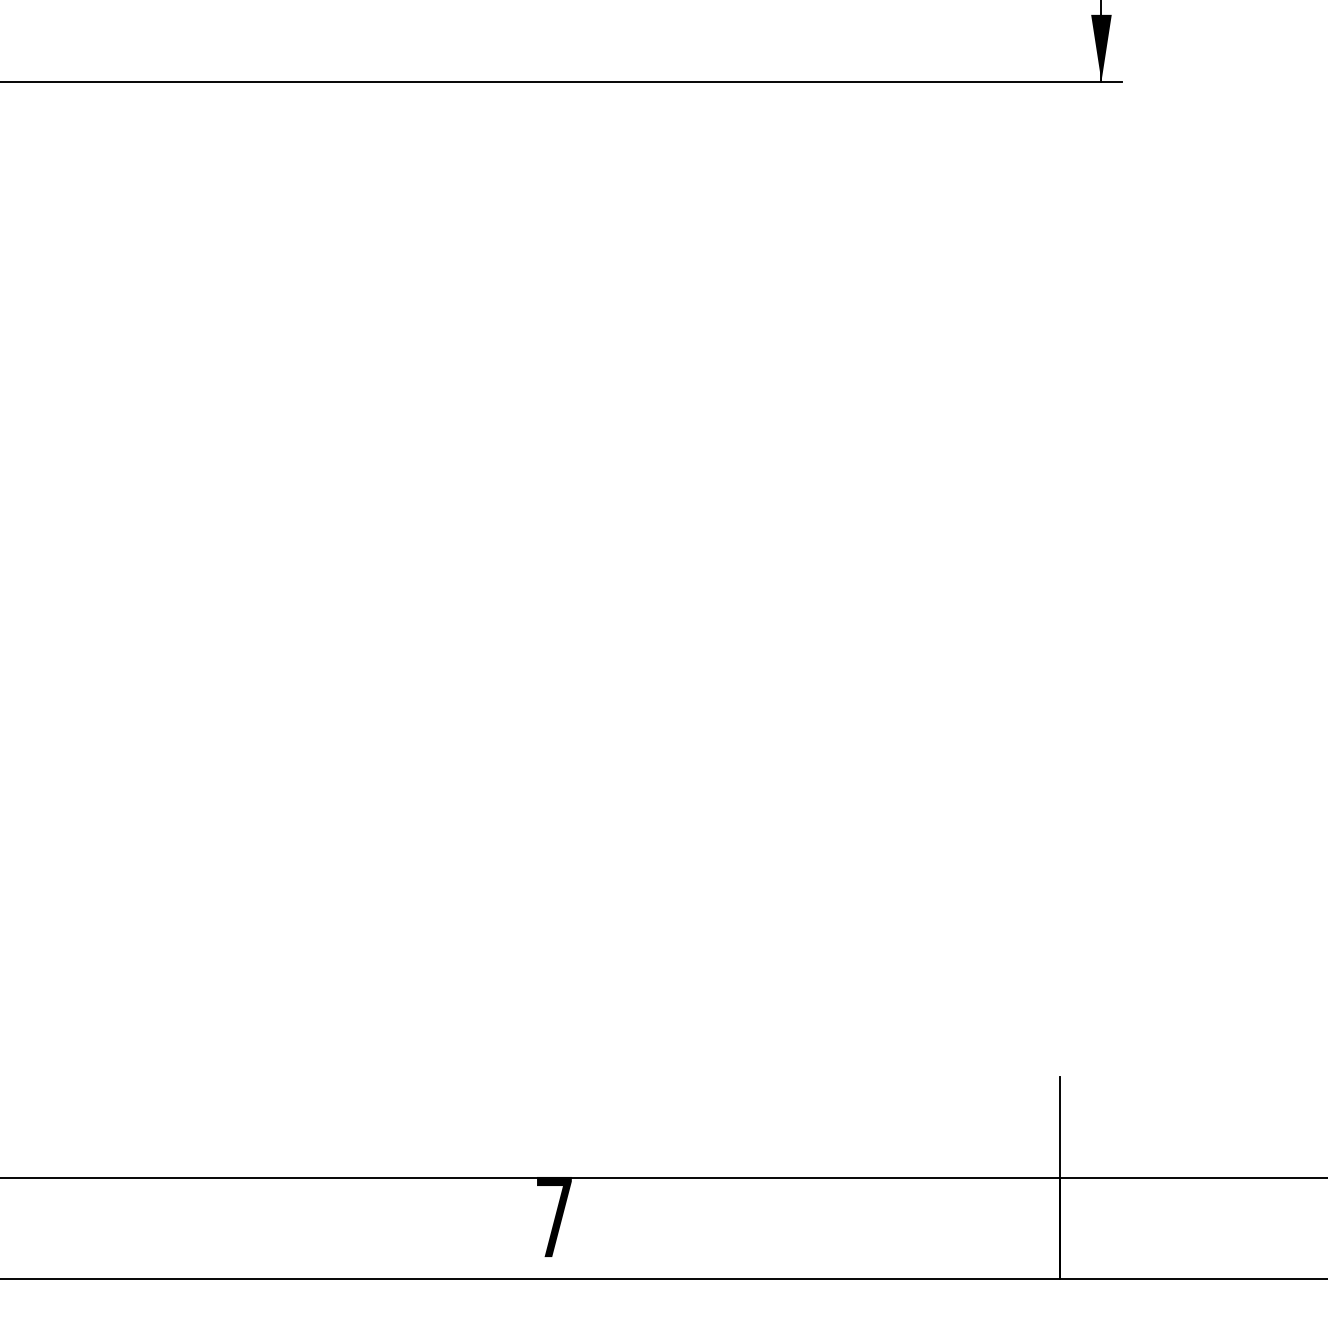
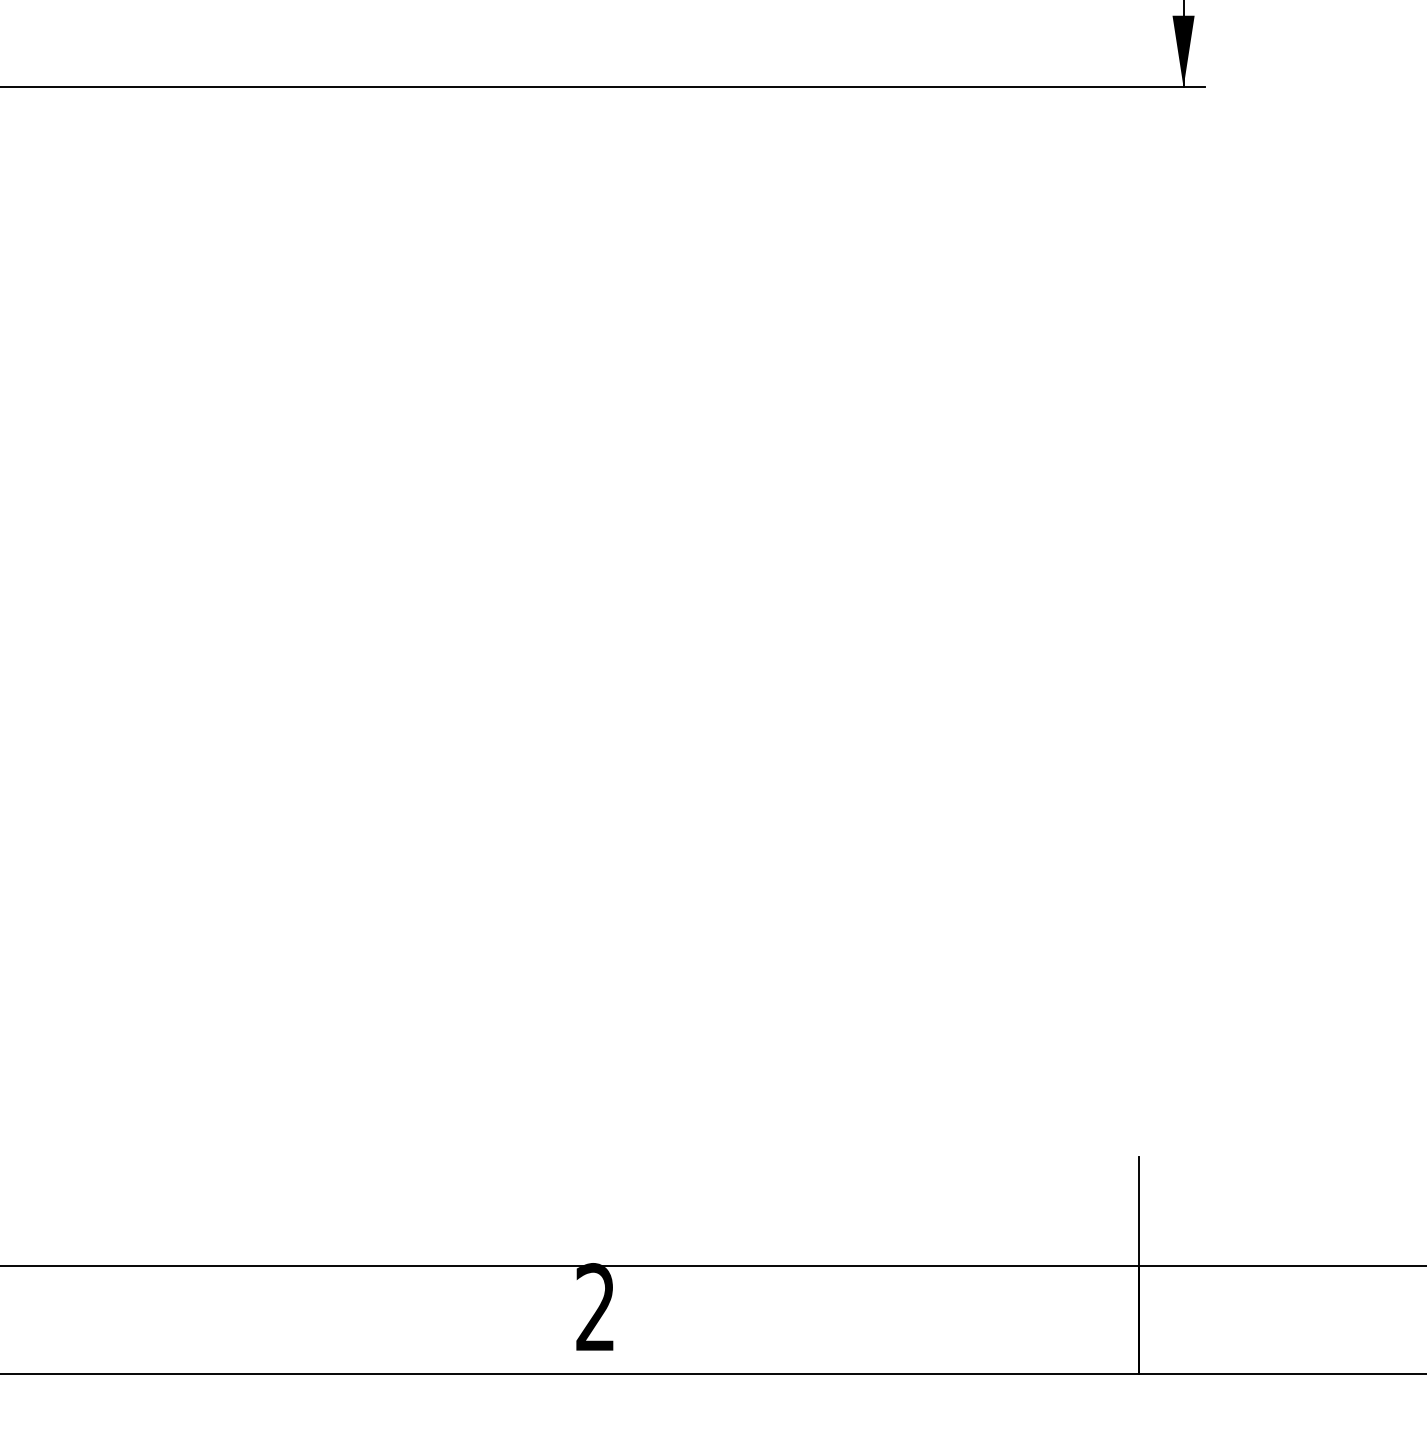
text: (554, 1216) -> (595, 1306), 7 -> 2

